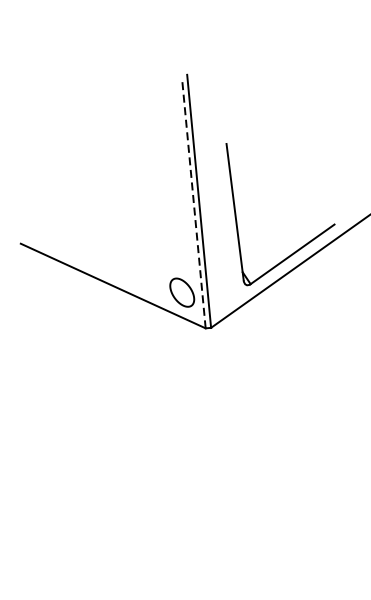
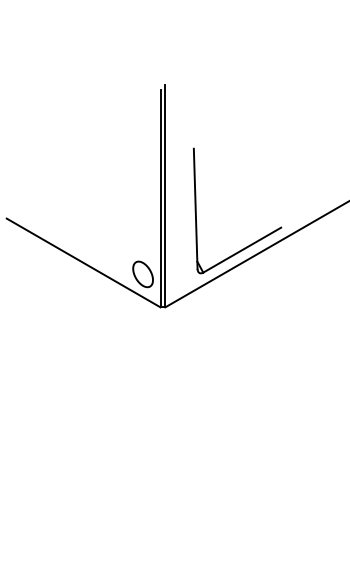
line: (193, 204) -> (160, 198), dashed -> solid

